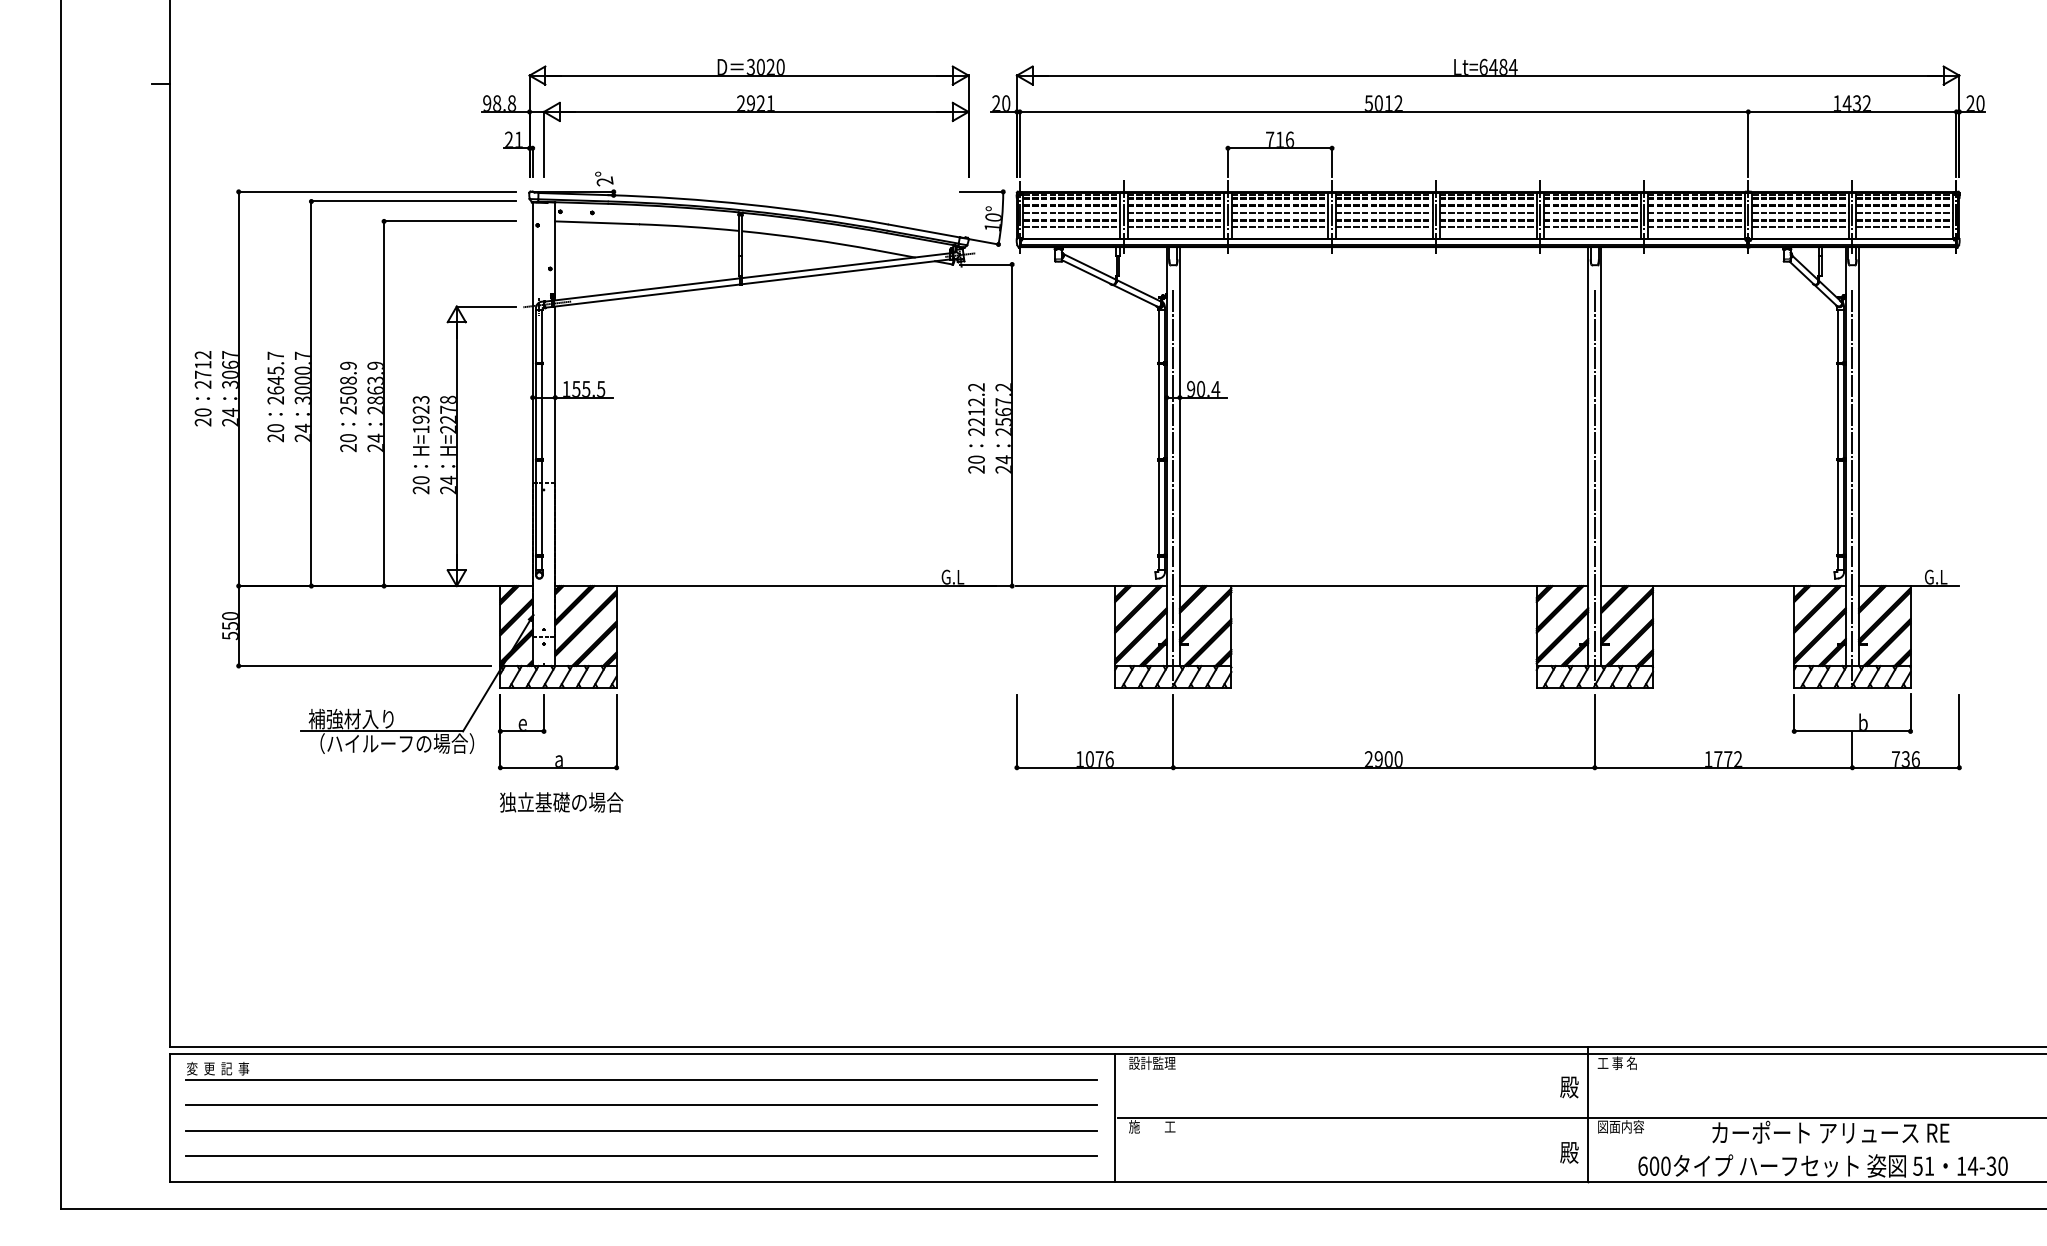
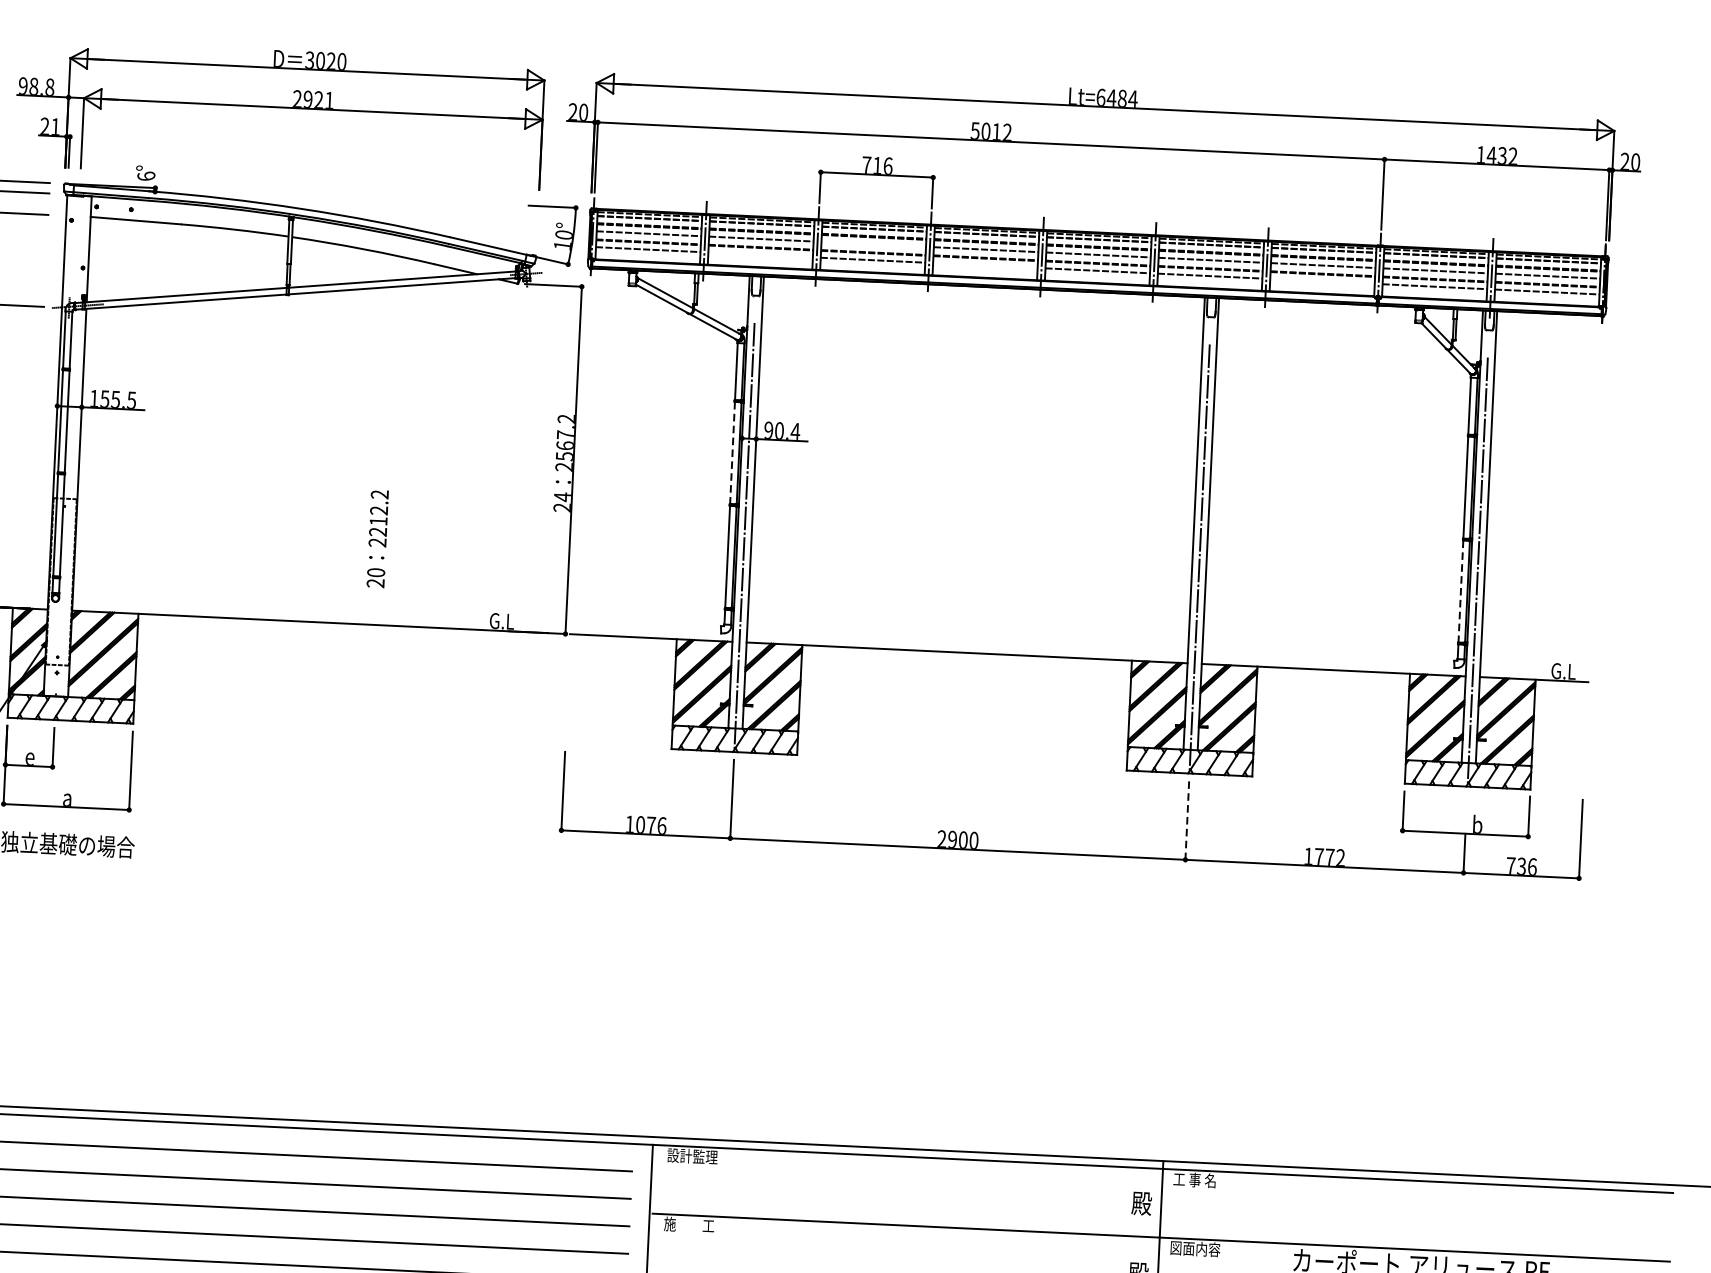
text: (604, 181) -> (145, 176), 2° -> 6°
line: (1279, 212) -> (873, 244), removed
line: (1175, 227) -> (760, 255), removed
line: (1383, 227) -> (984, 265), removed
line: (1695, 227) -> (1321, 281), removed
line: (1158, 412) -> (732, 454), solid -> dashed
text: (976, 428) -> (377, 539), moved
line: (1837, 508) -> (1460, 592), solid -> dashed
line: (1594, 731) -> (1186, 820), solid -> dashed

